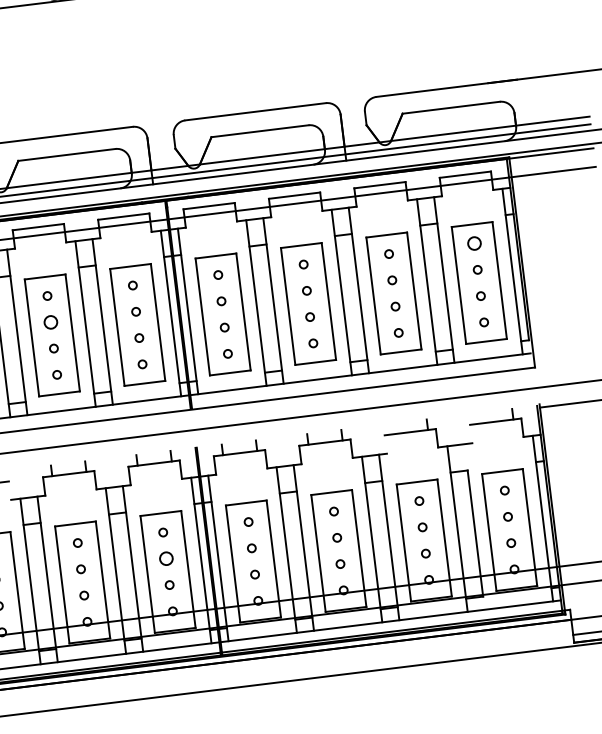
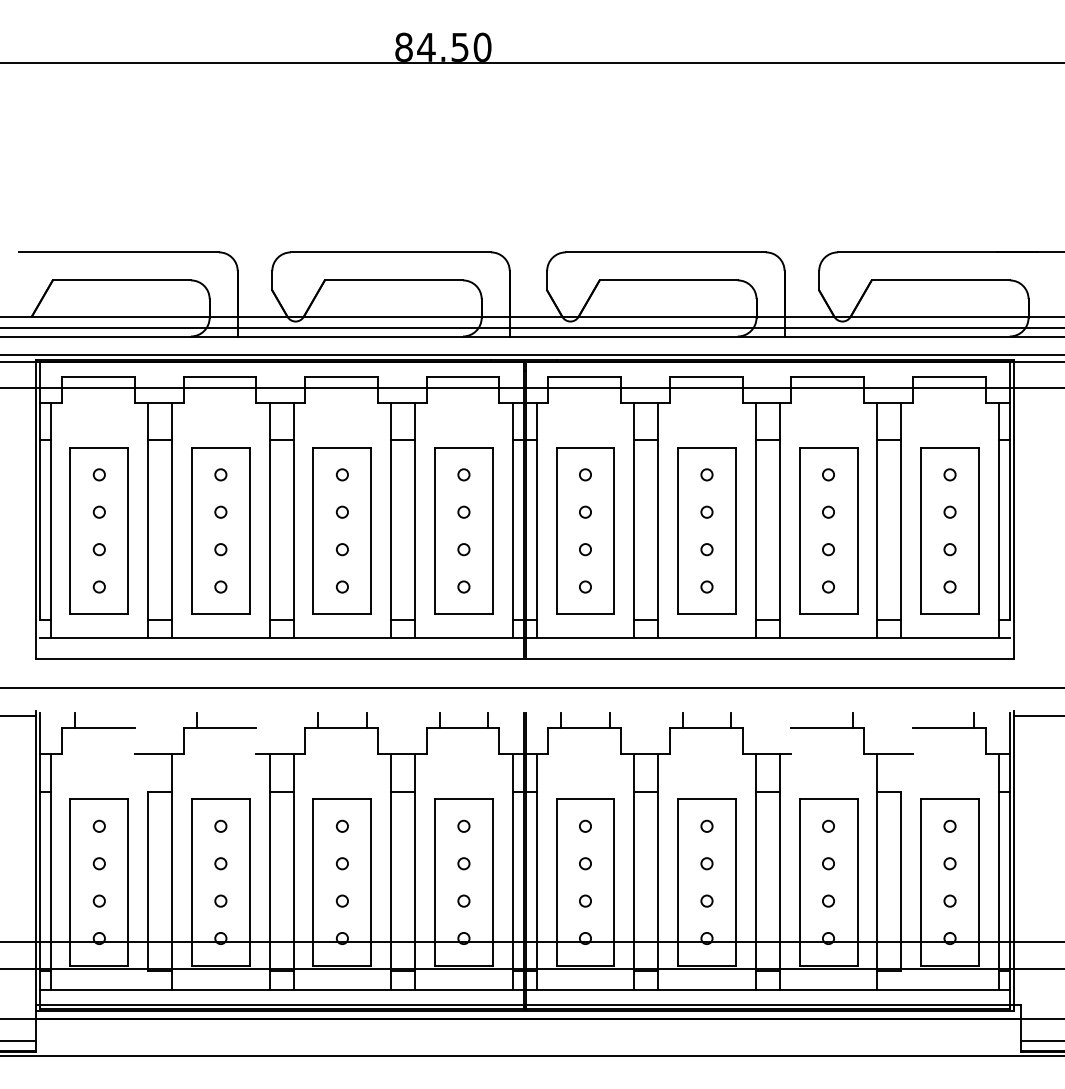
circle: (474, 243) -> (949, 474), size x0.62
circle: (50, 321) -> (341, 511), size x0.62
circle: (166, 558) -> (463, 863), size x0.62

